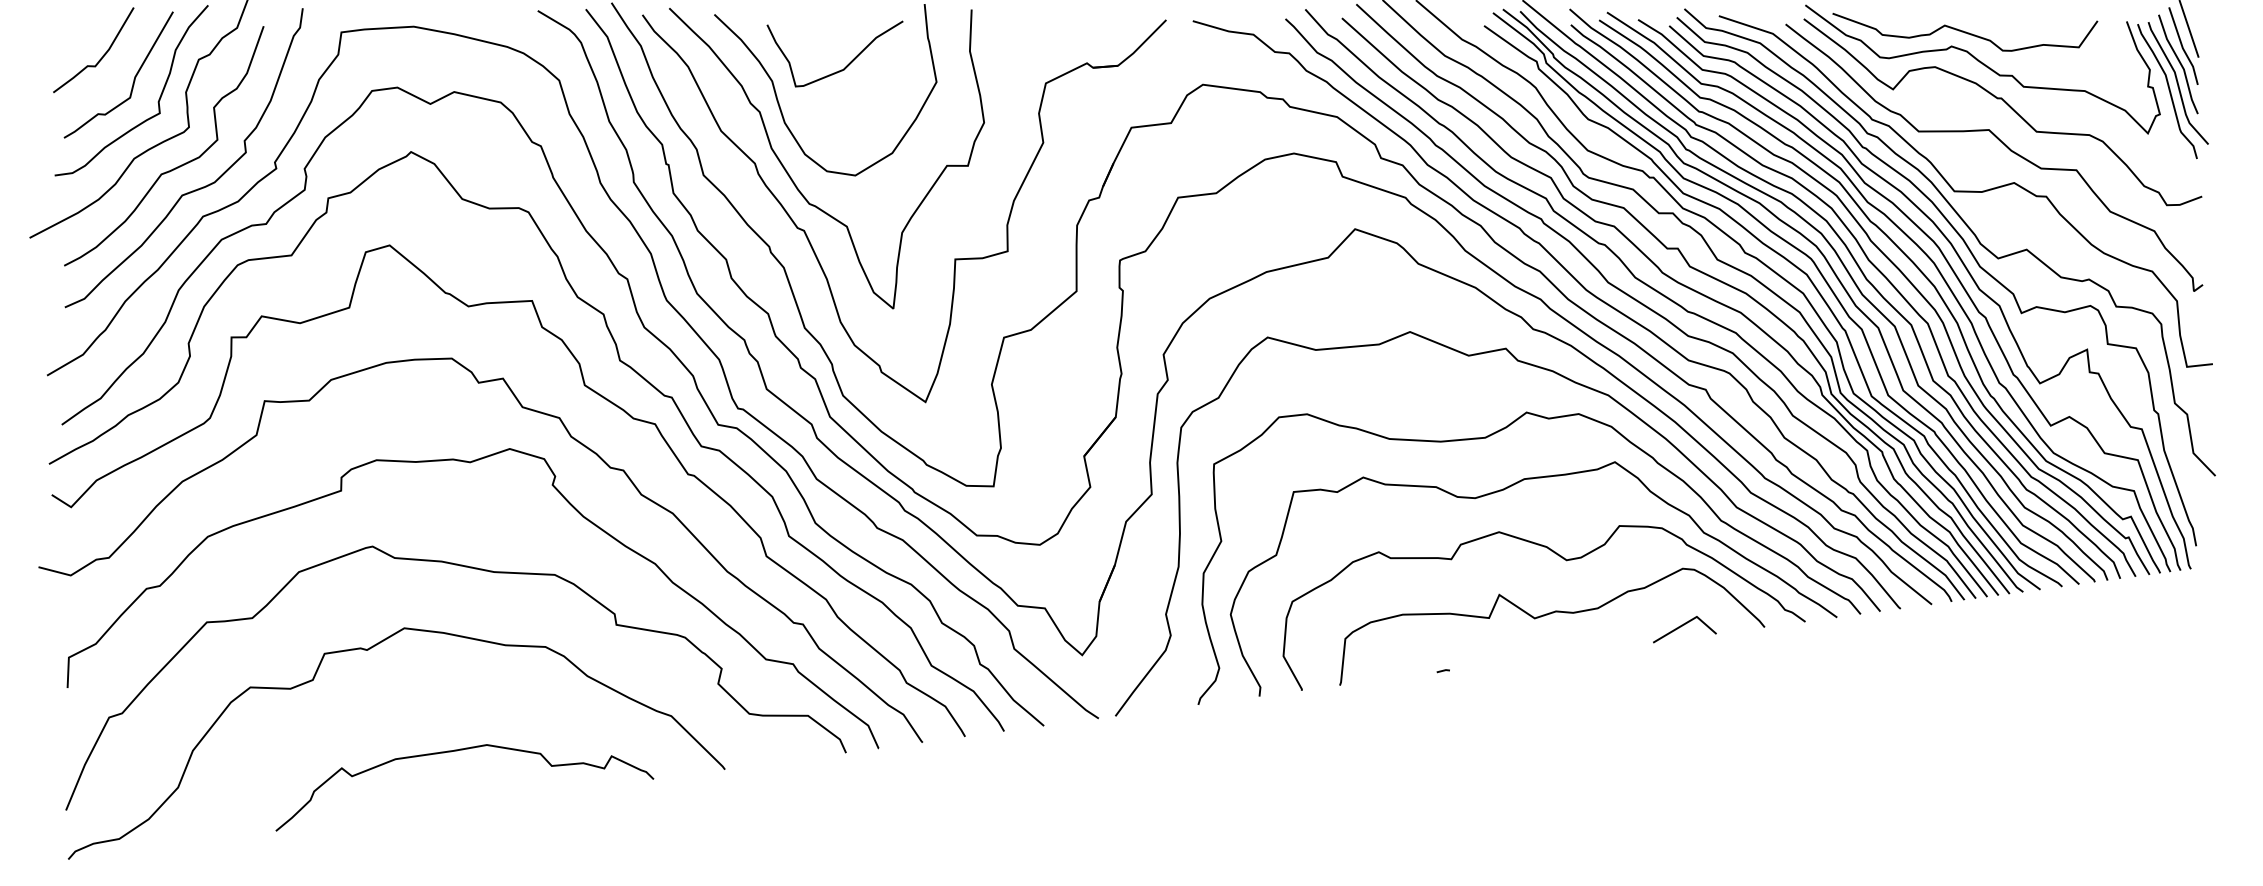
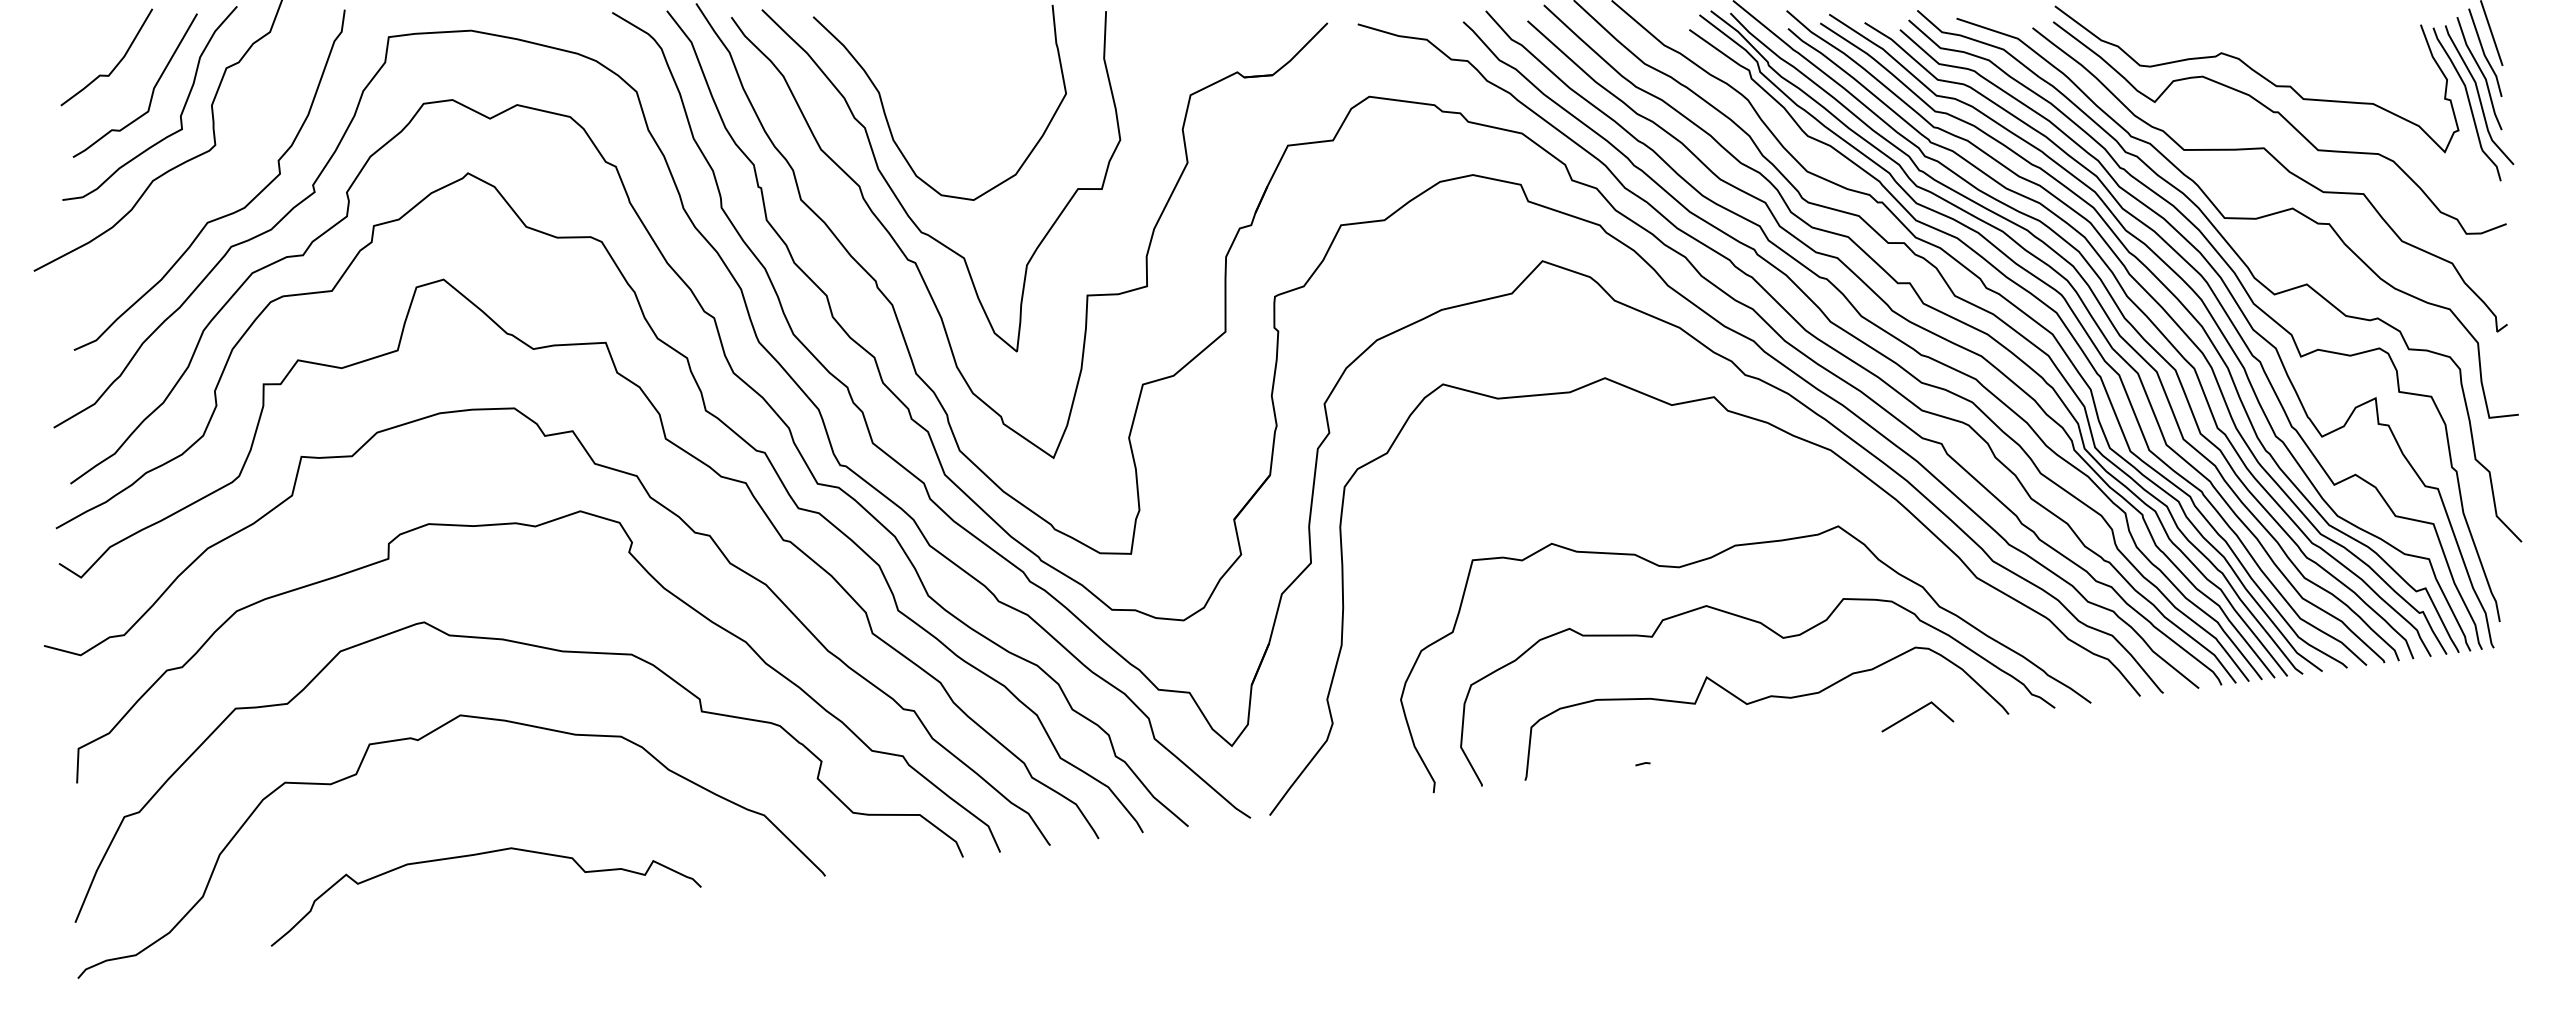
curve: (1964, 32) -> (2236, 37), removed
curve: (847, 65) -> (964, 74), removed
curve: (176, 167) -> (200, 190), removed
curve: (1486, 438) -> (1691, 499), removed
curve: (457, 751) -> (477, 855), moved

